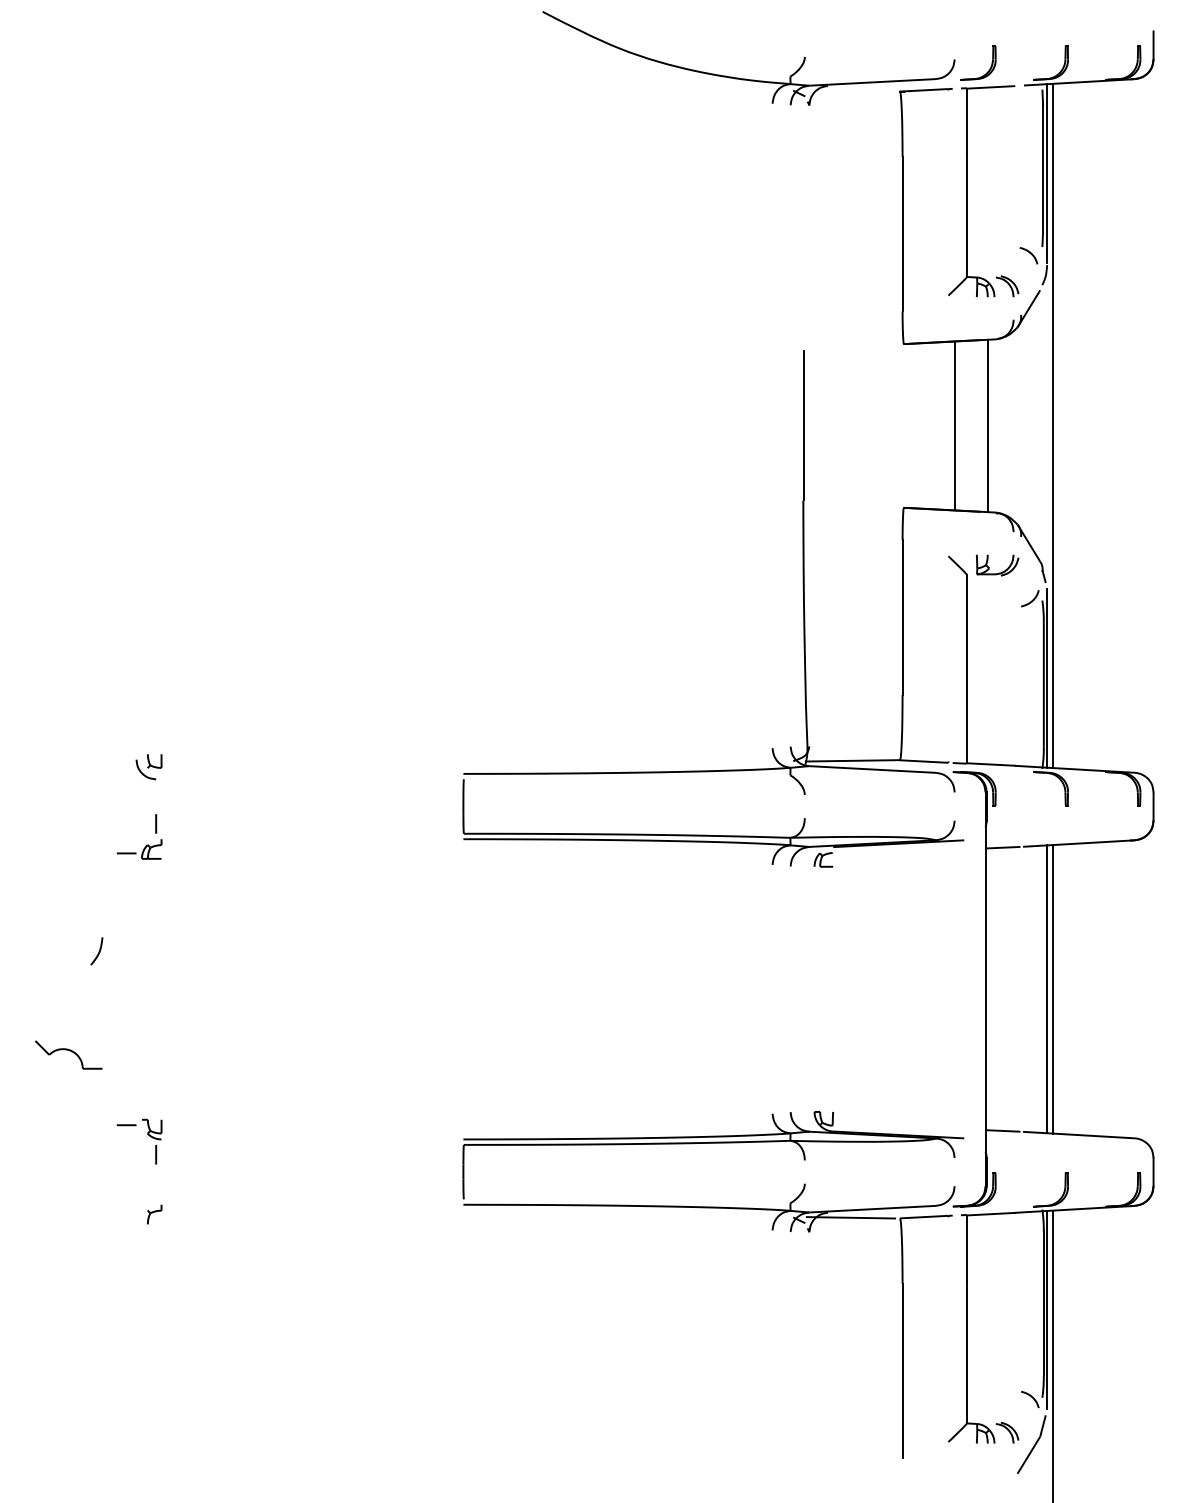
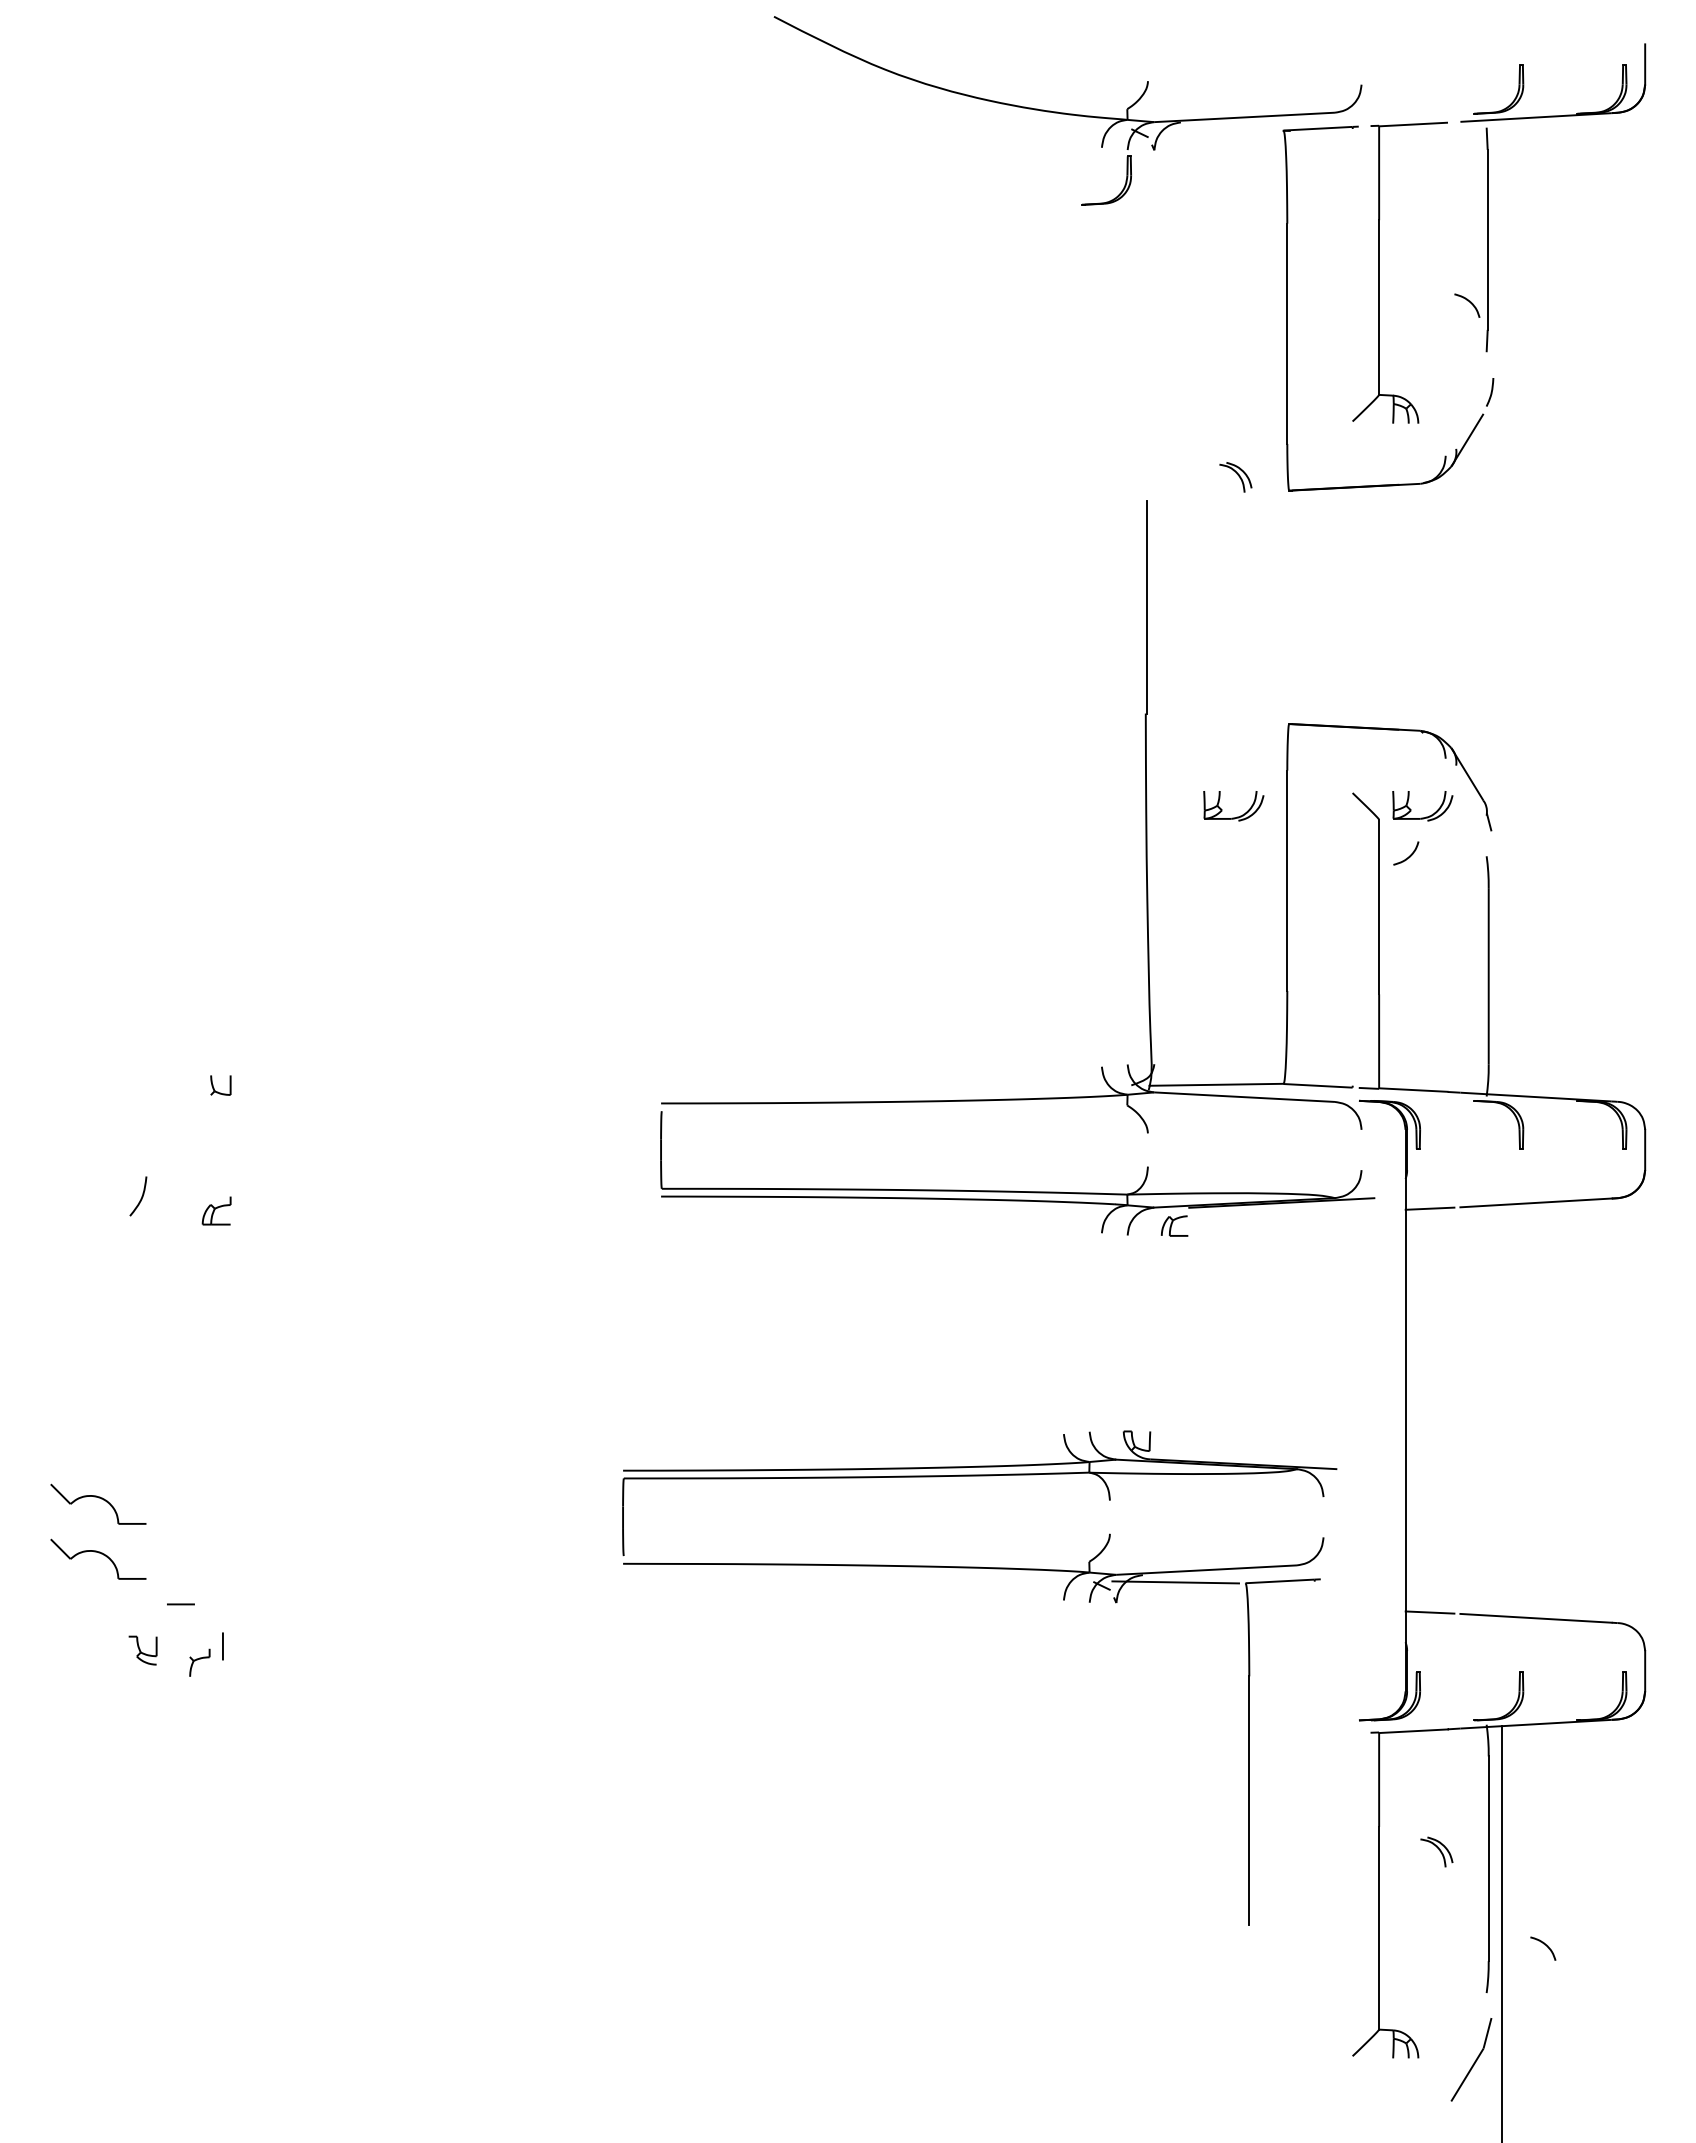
part: (988, 69) -> (1121, 190), moved
line: (1047, 173) -> (1493, 247), removed
curve: (1030, 253) -> (1469, 302), moved
part: (1007, 286) -> (1235, 477), moved
line: (954, 425) -> (1361, 606), removed
line: (987, 426) -> (1408, 607), removed
line: (1052, 426) -> (1501, 607), removed
part: (867, 572) -> (1237, 816), added
curve: (1032, 600) -> (1409, 855), moved
line: (1047, 677) -> (1493, 966), removed
curve: (142, 772) -> (203, 1101), removed
line: (155, 823) -> (222, 1174), removed
line: (126, 853) -> (180, 1216), removed
curve: (98, 952) -> (140, 1198), moved
line: (1047, 989) -> (1493, 1410), removed
line: (1052, 989) -> (1501, 1410), removed
part: (68, 1093) -> (98, 1558), added
part: (151, 1129) -> (142, 1650), moved
part: (722, 1208) -> (992, 1569), moved
part: (154, 1214) -> (199, 1662), moved
line: (1047, 1309) -> (1493, 1867), removed
curve: (1031, 1397) -> (1545, 1945), moved
part: (1007, 1432) -> (1436, 1851), moved

